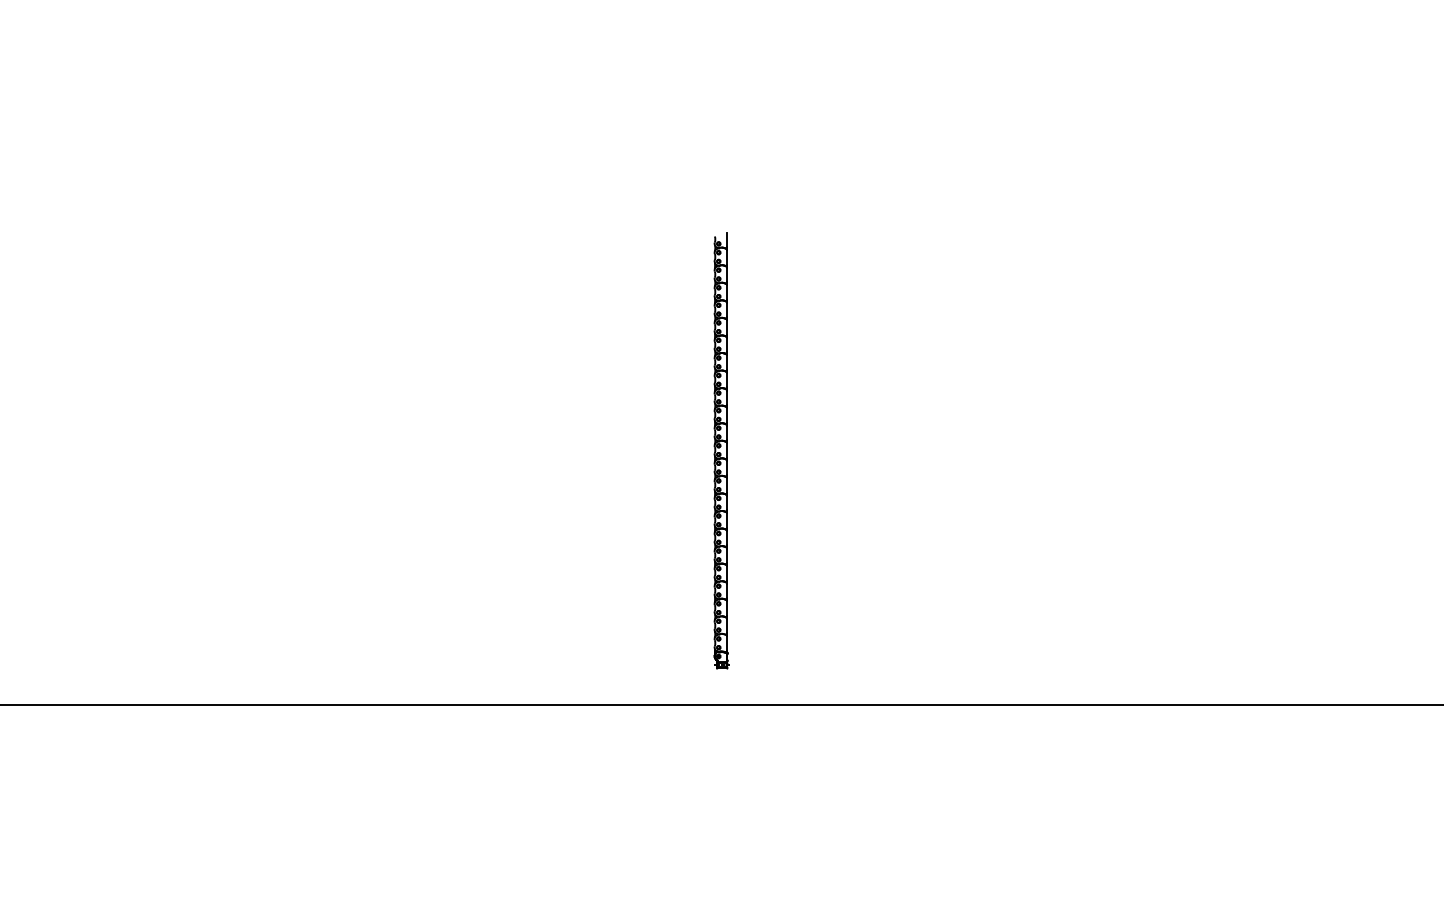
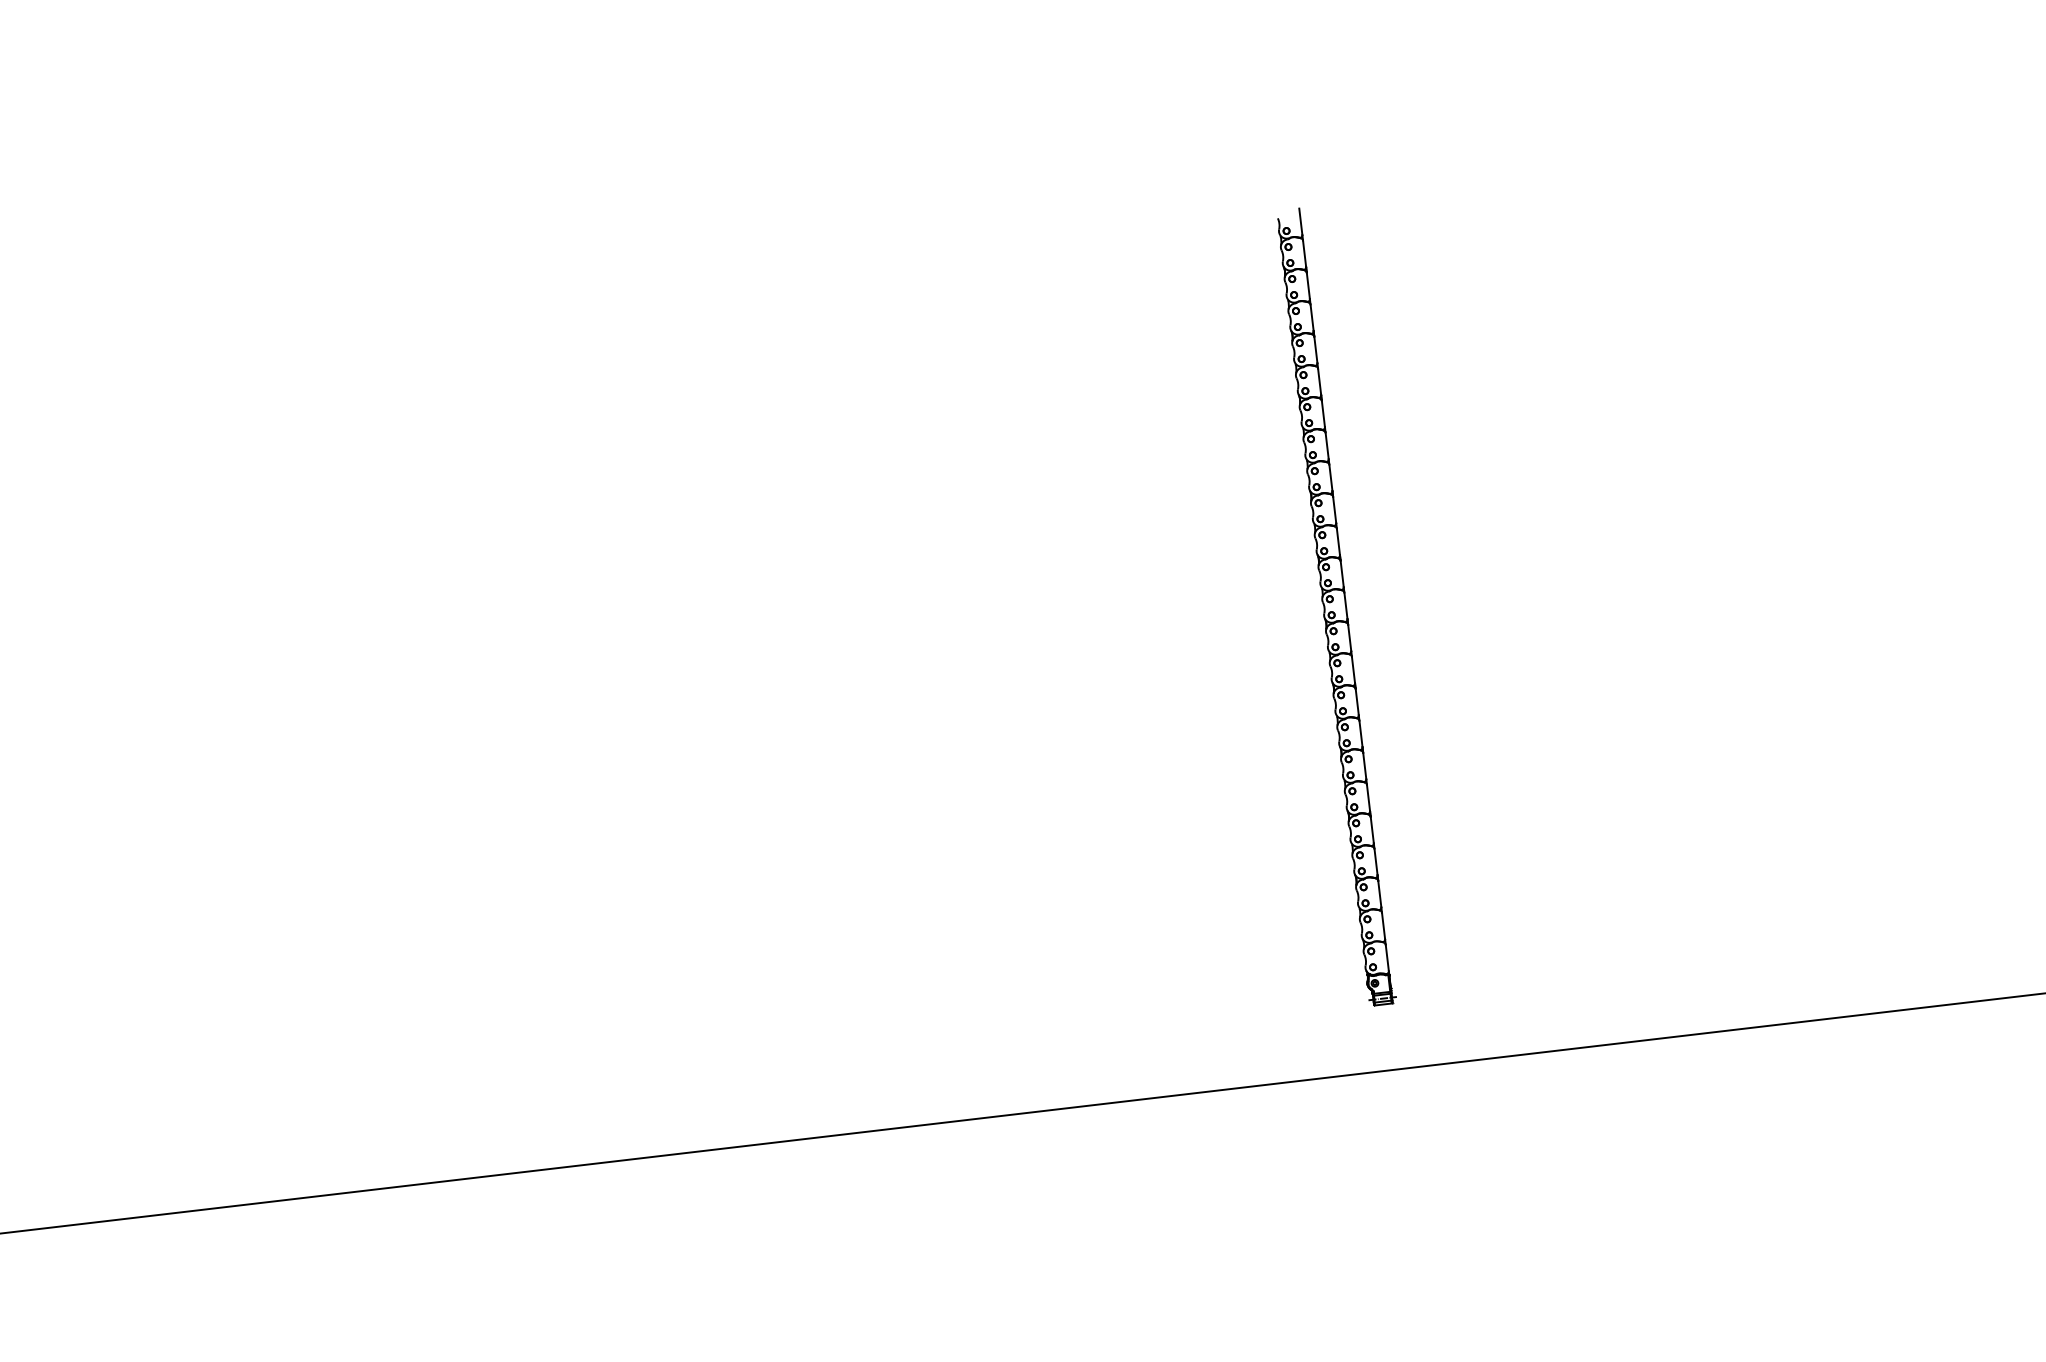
part: (721, 450) -> (1335, 607), moved

